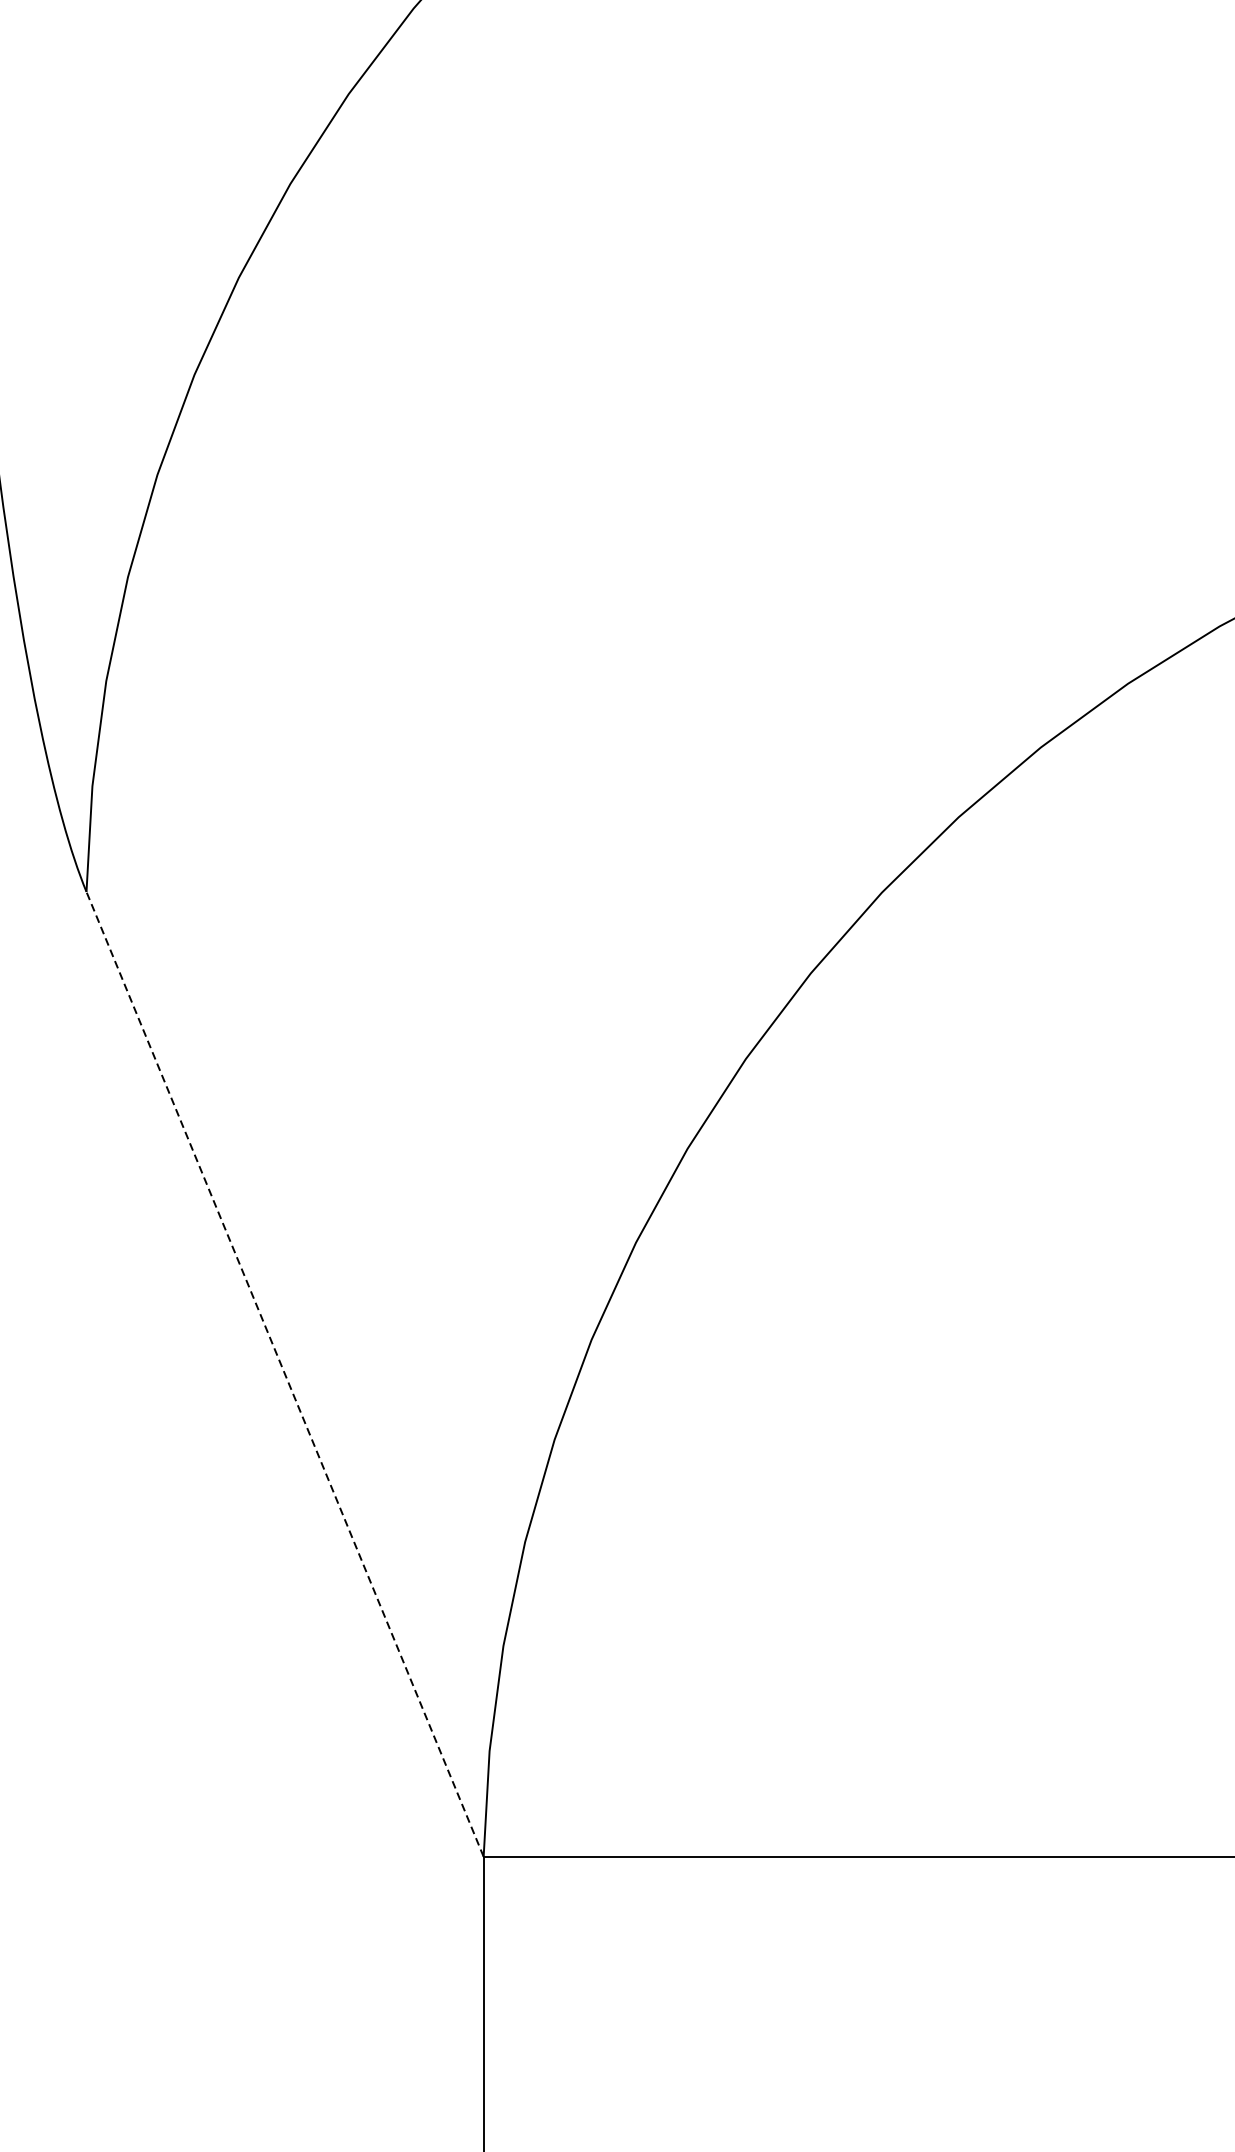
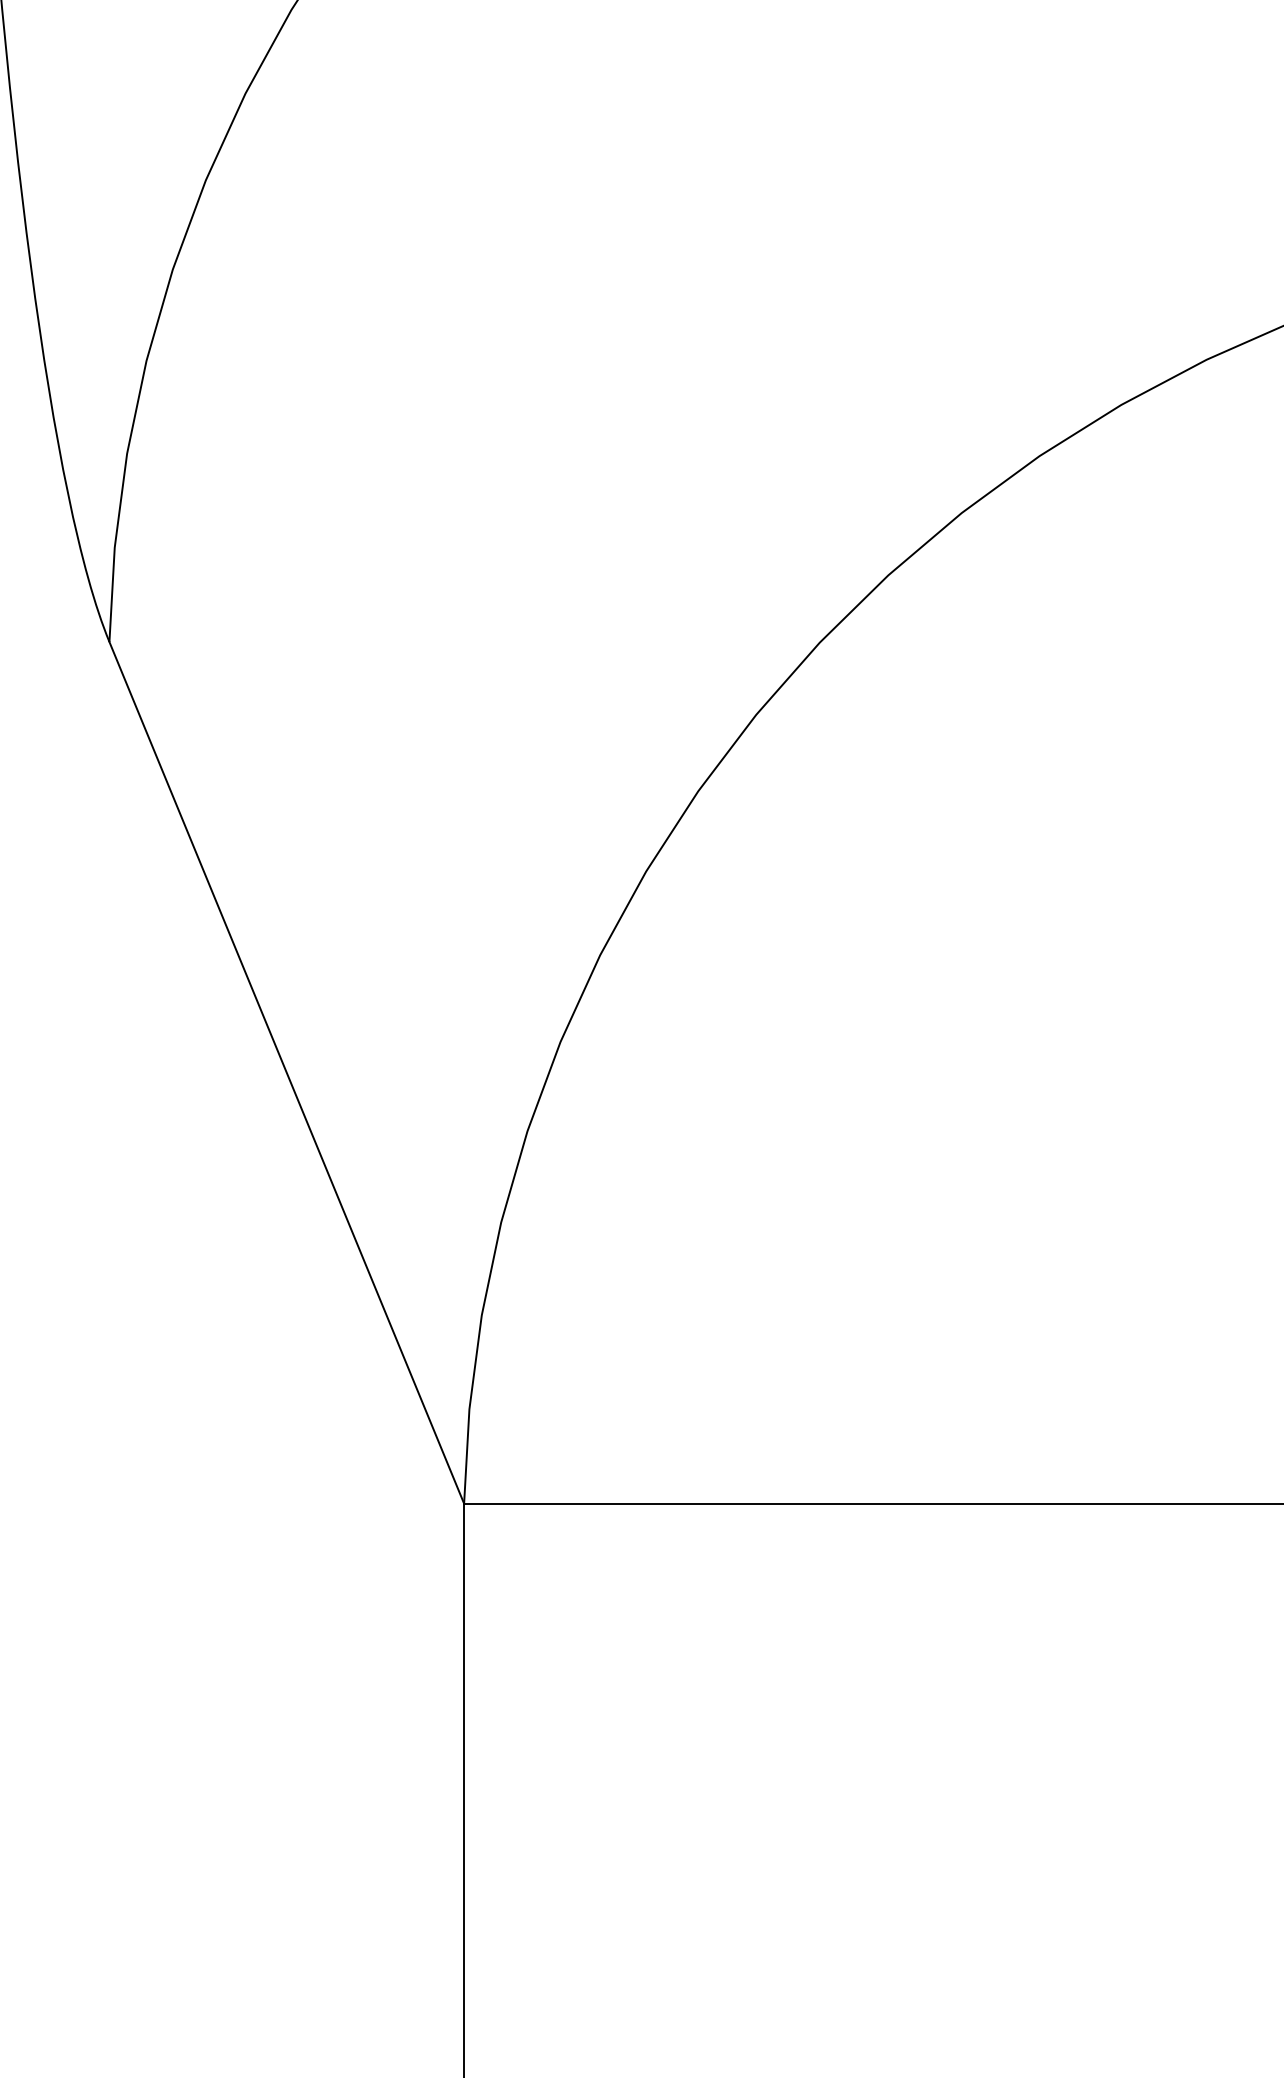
line: (284, 1373) -> (286, 1072), dashed -> solid

